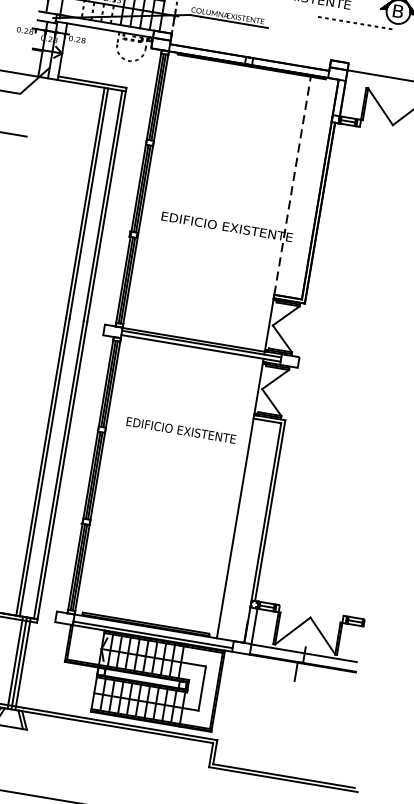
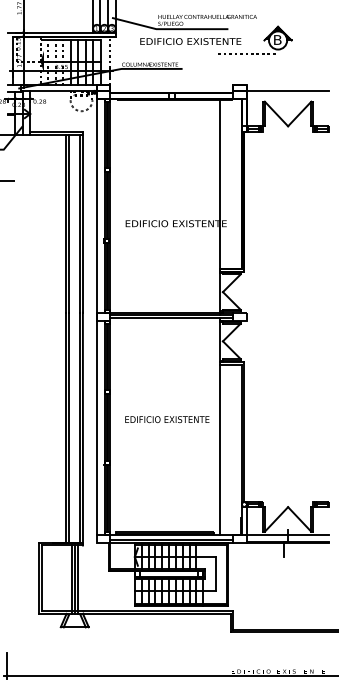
line: (292, 185) -> (220, 184), dashed -> solid
line: (104, 329) -> (96, 316), added
text: (181, 430) -> (167, 419), moved

